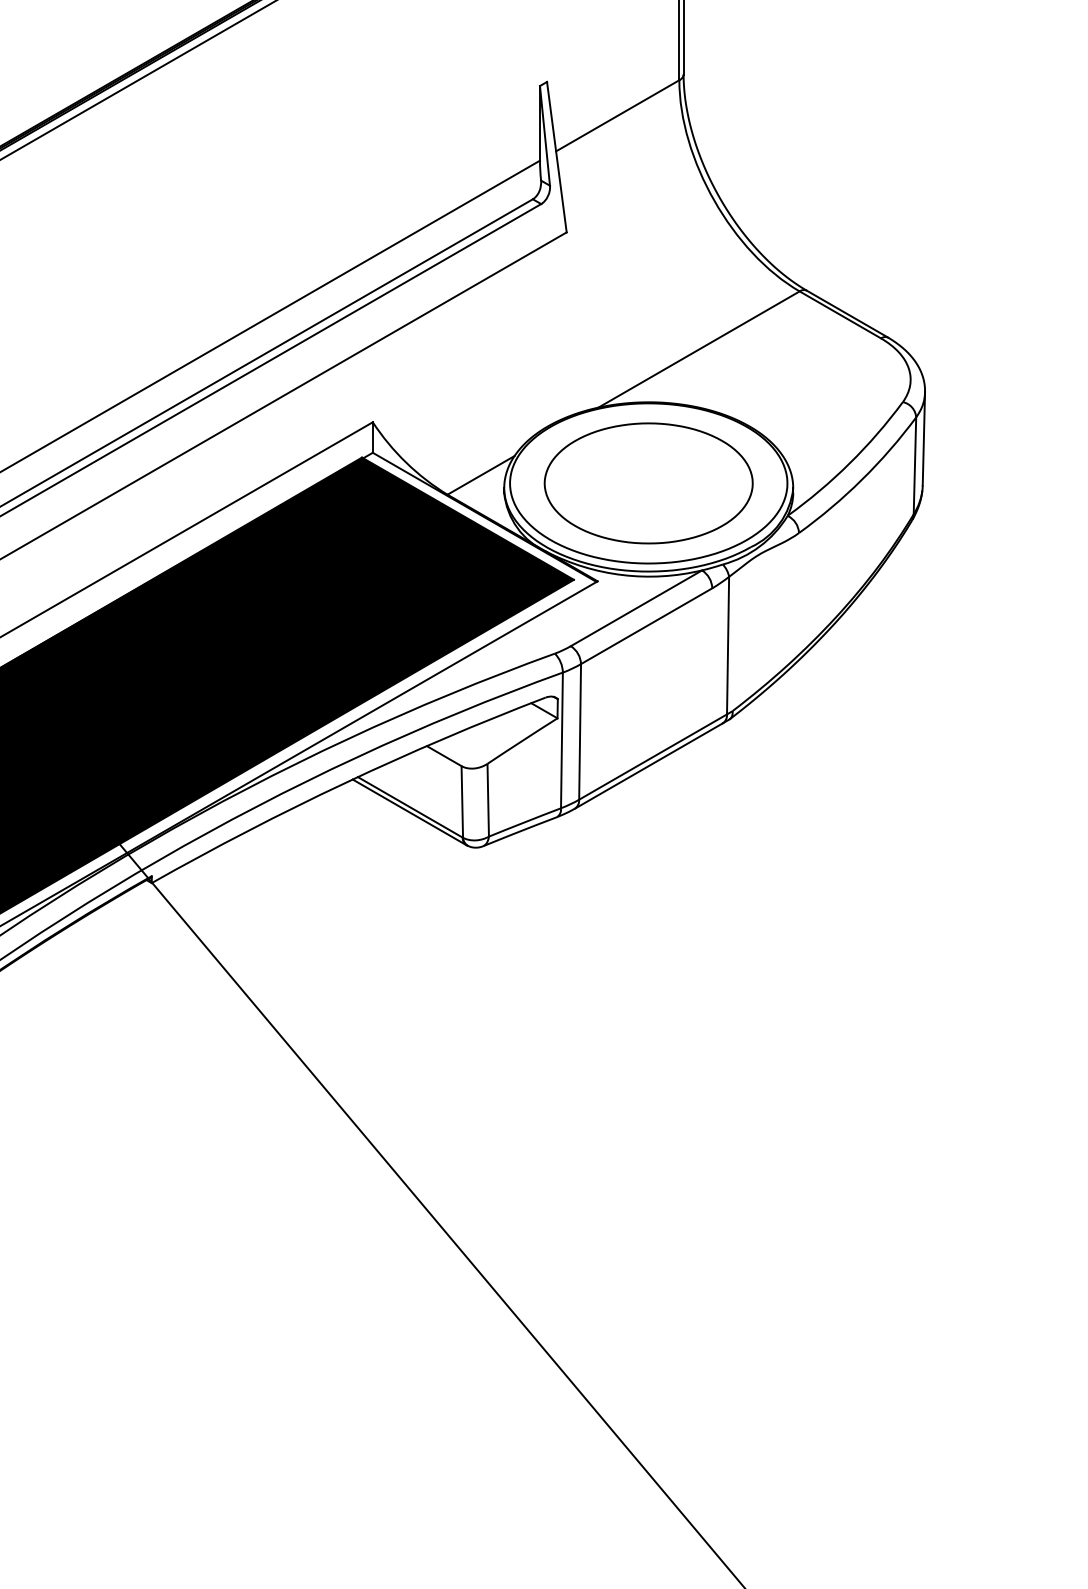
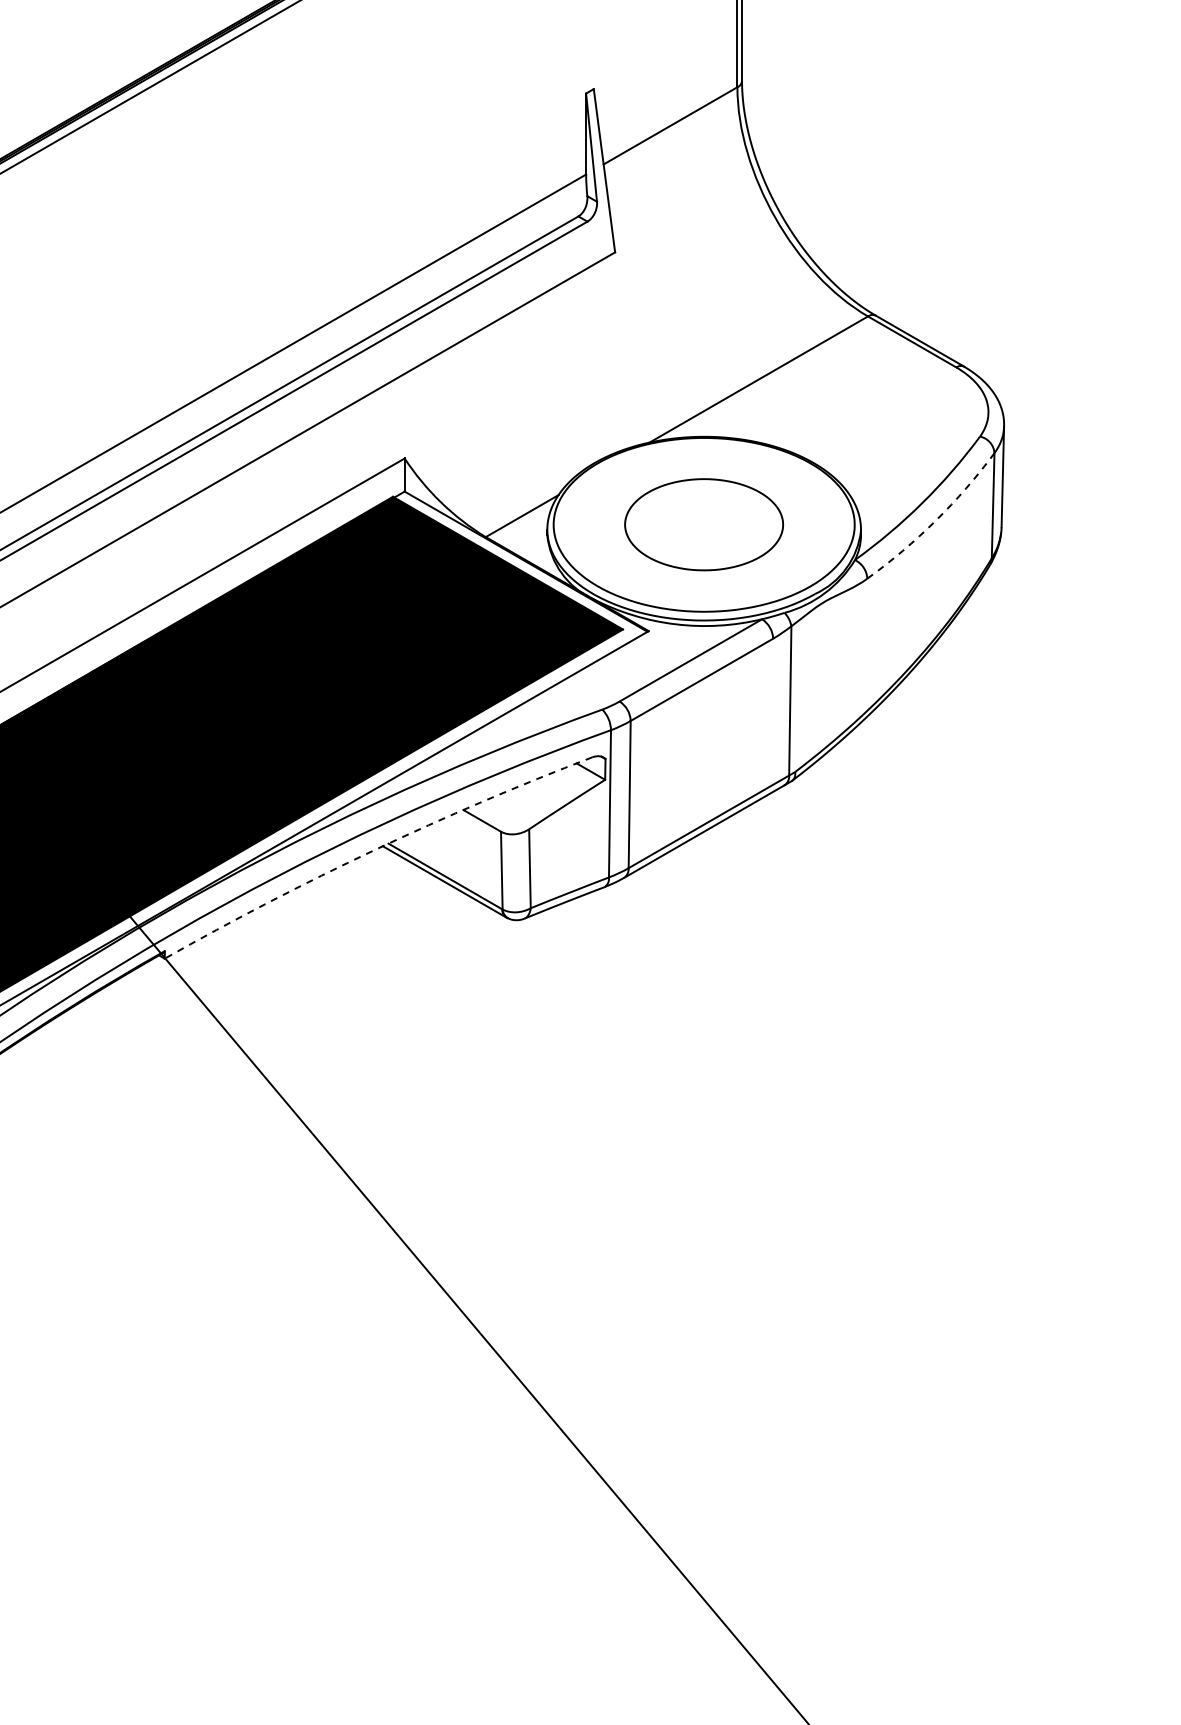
arc: (861, 479) -> (935, 520), solid -> dashed
part: (648, 483) -> (703, 524), size x0.7
arc: (344, 783) -> (374, 850), solid -> dashed

